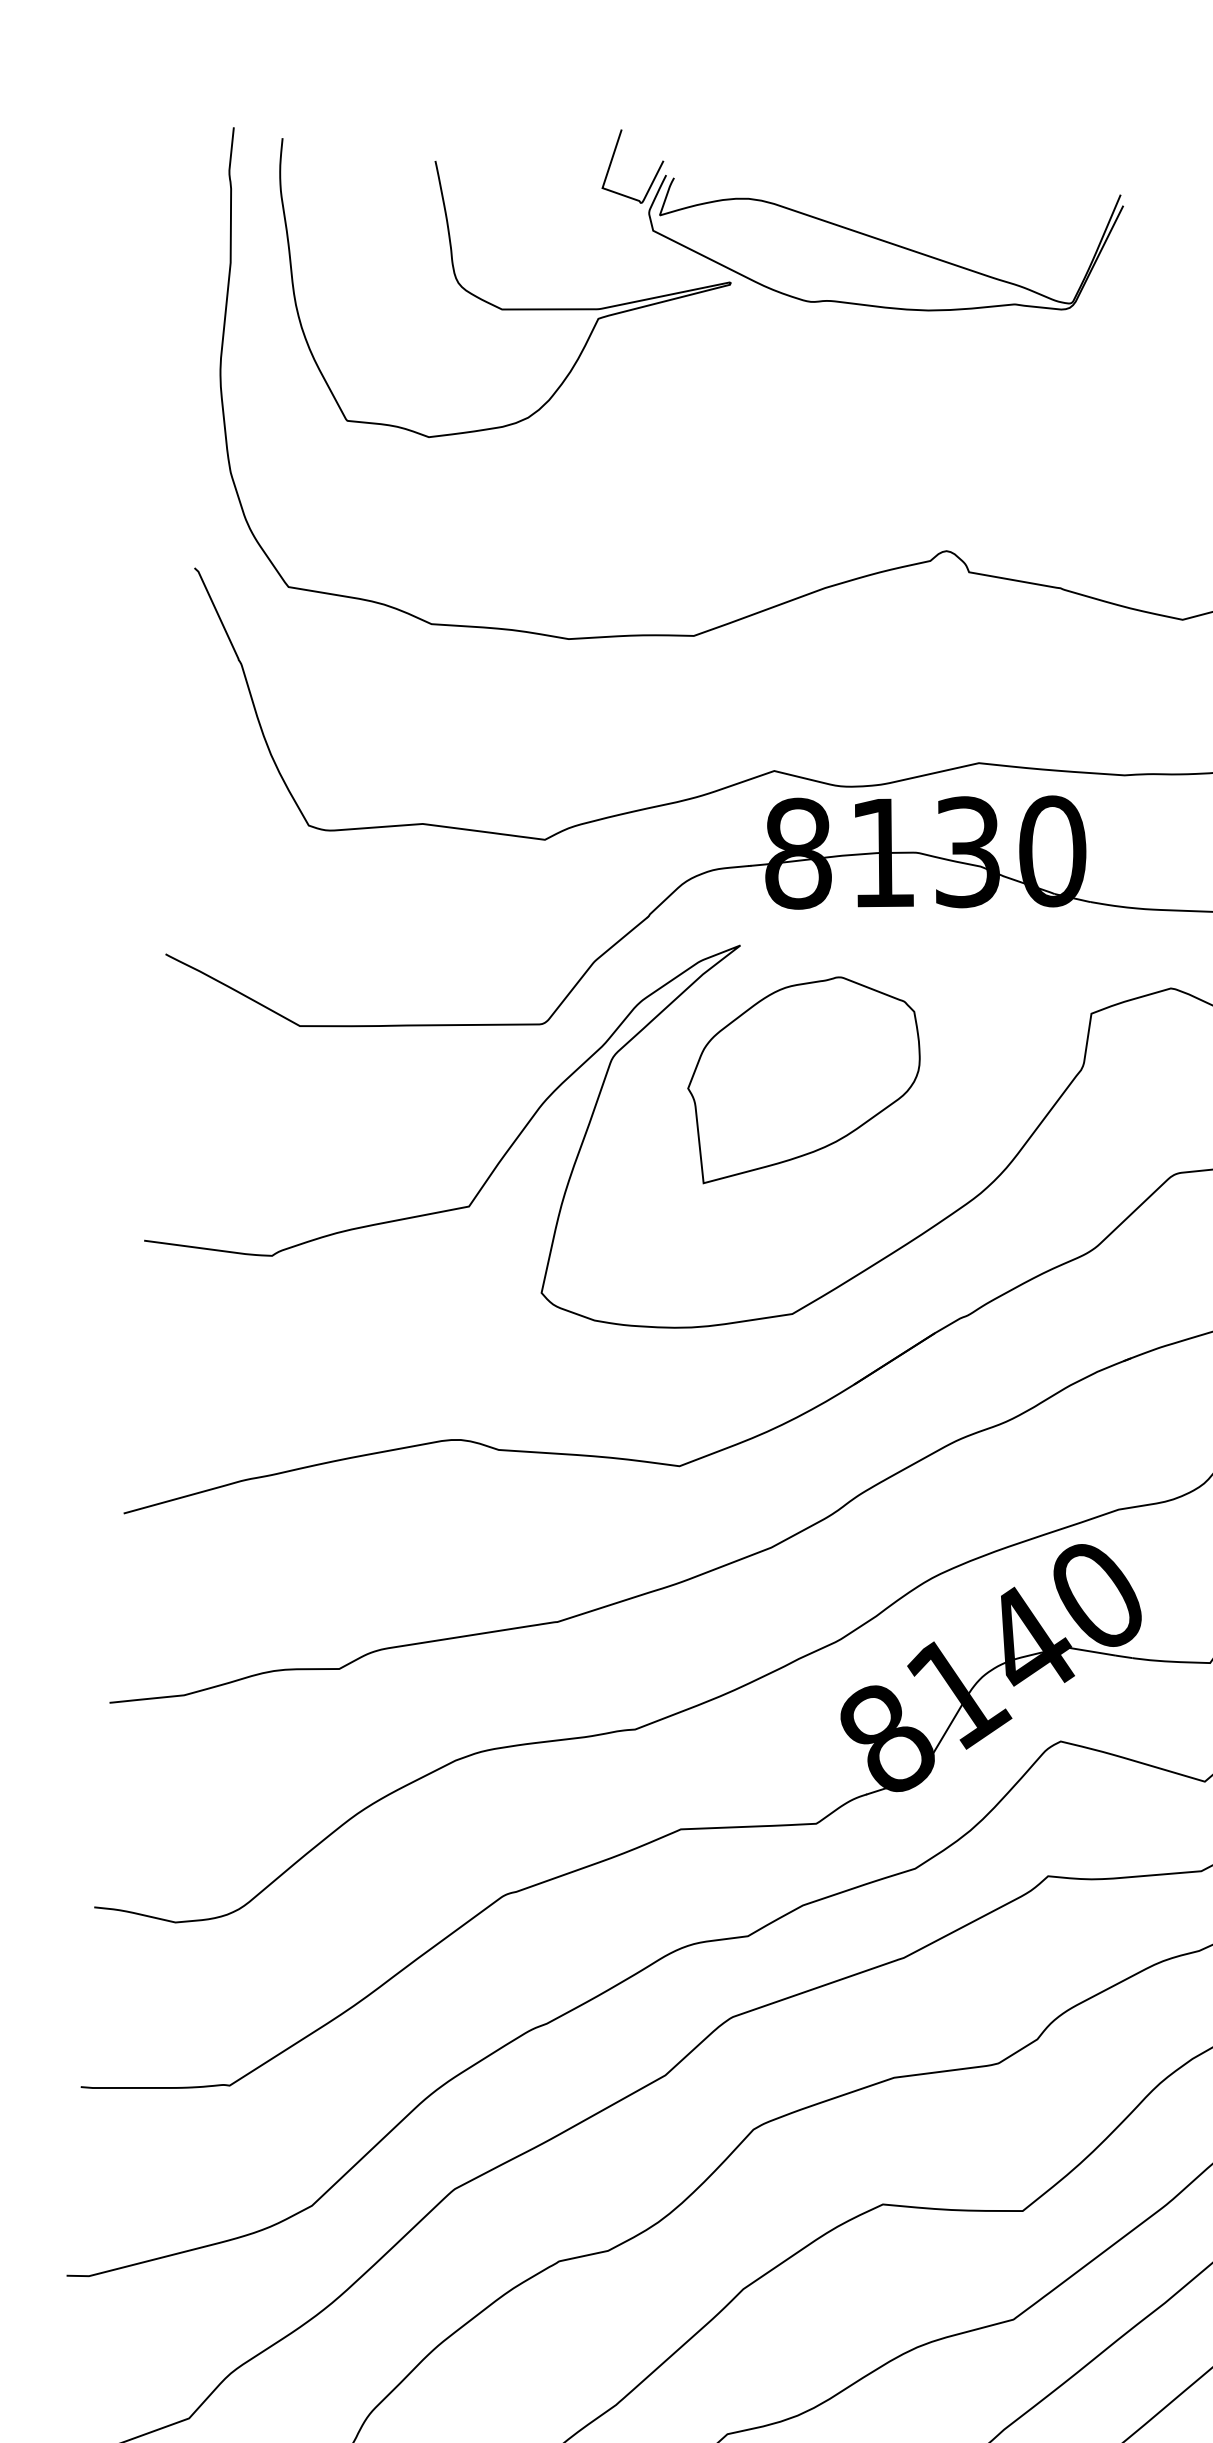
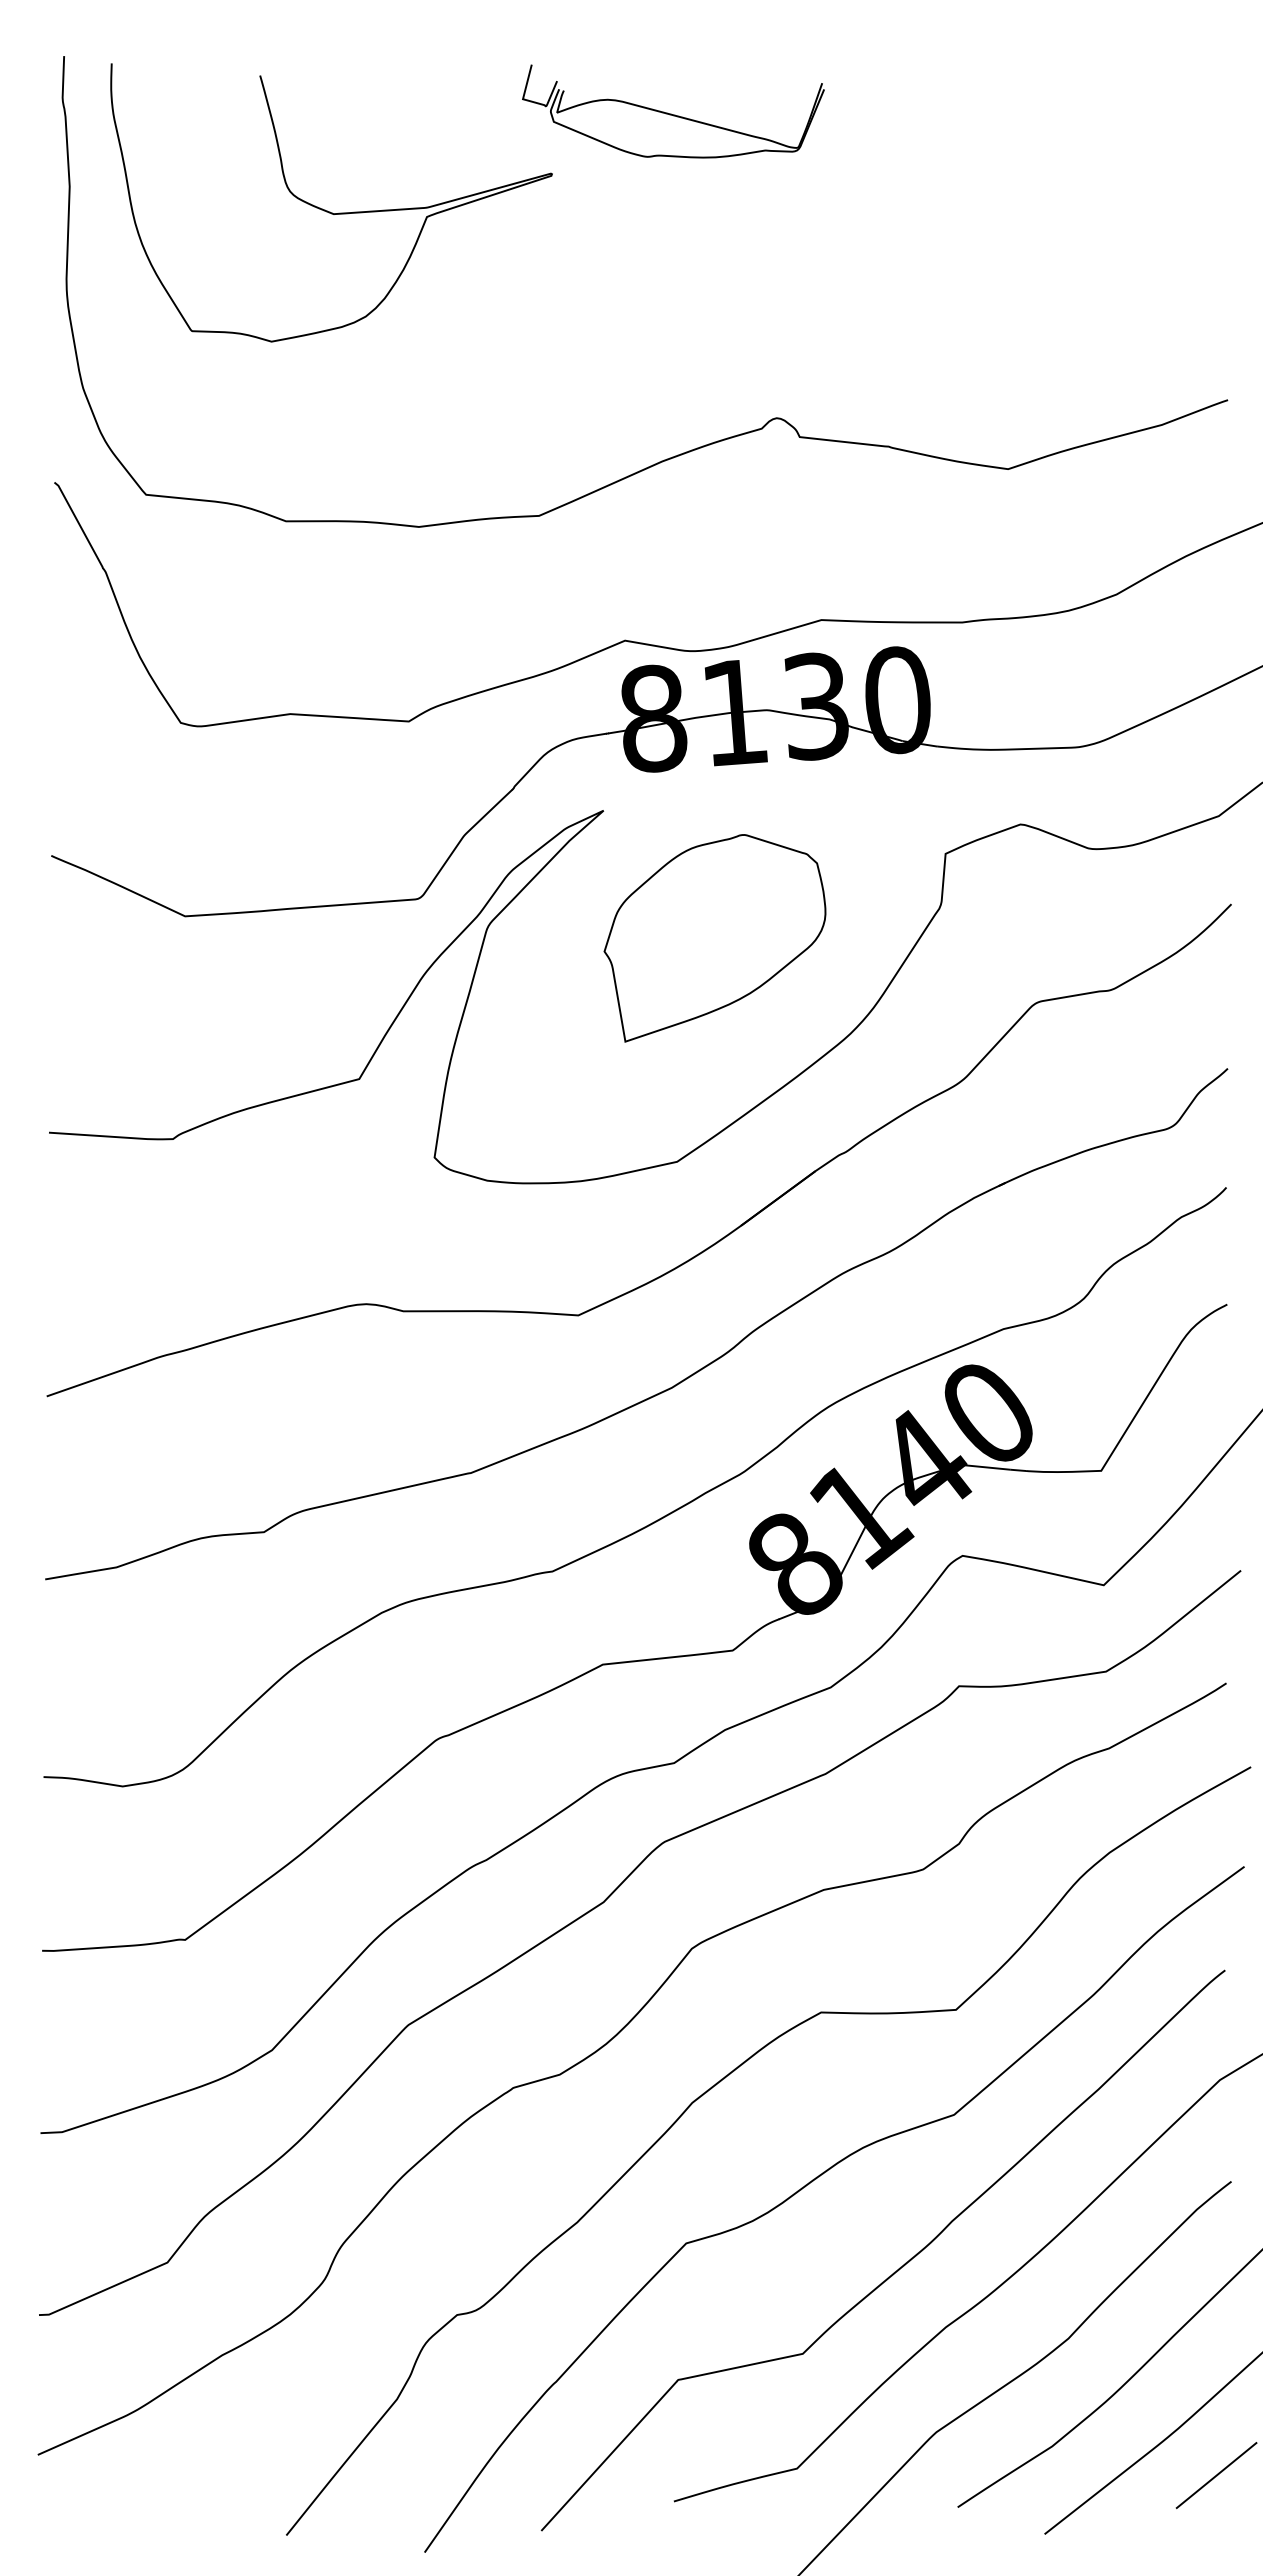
part: (860, 226) -> (673, 111), size x0.6
part: (802, 1082) -> (714, 938), moved

